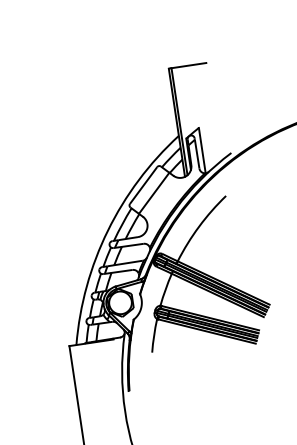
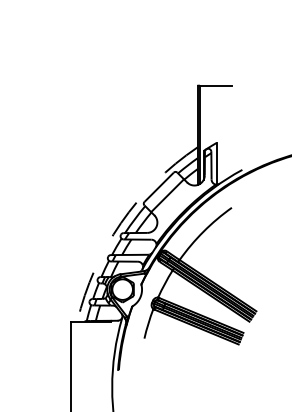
arc: (107, 231) -> (120, 223), solid -> dashed

